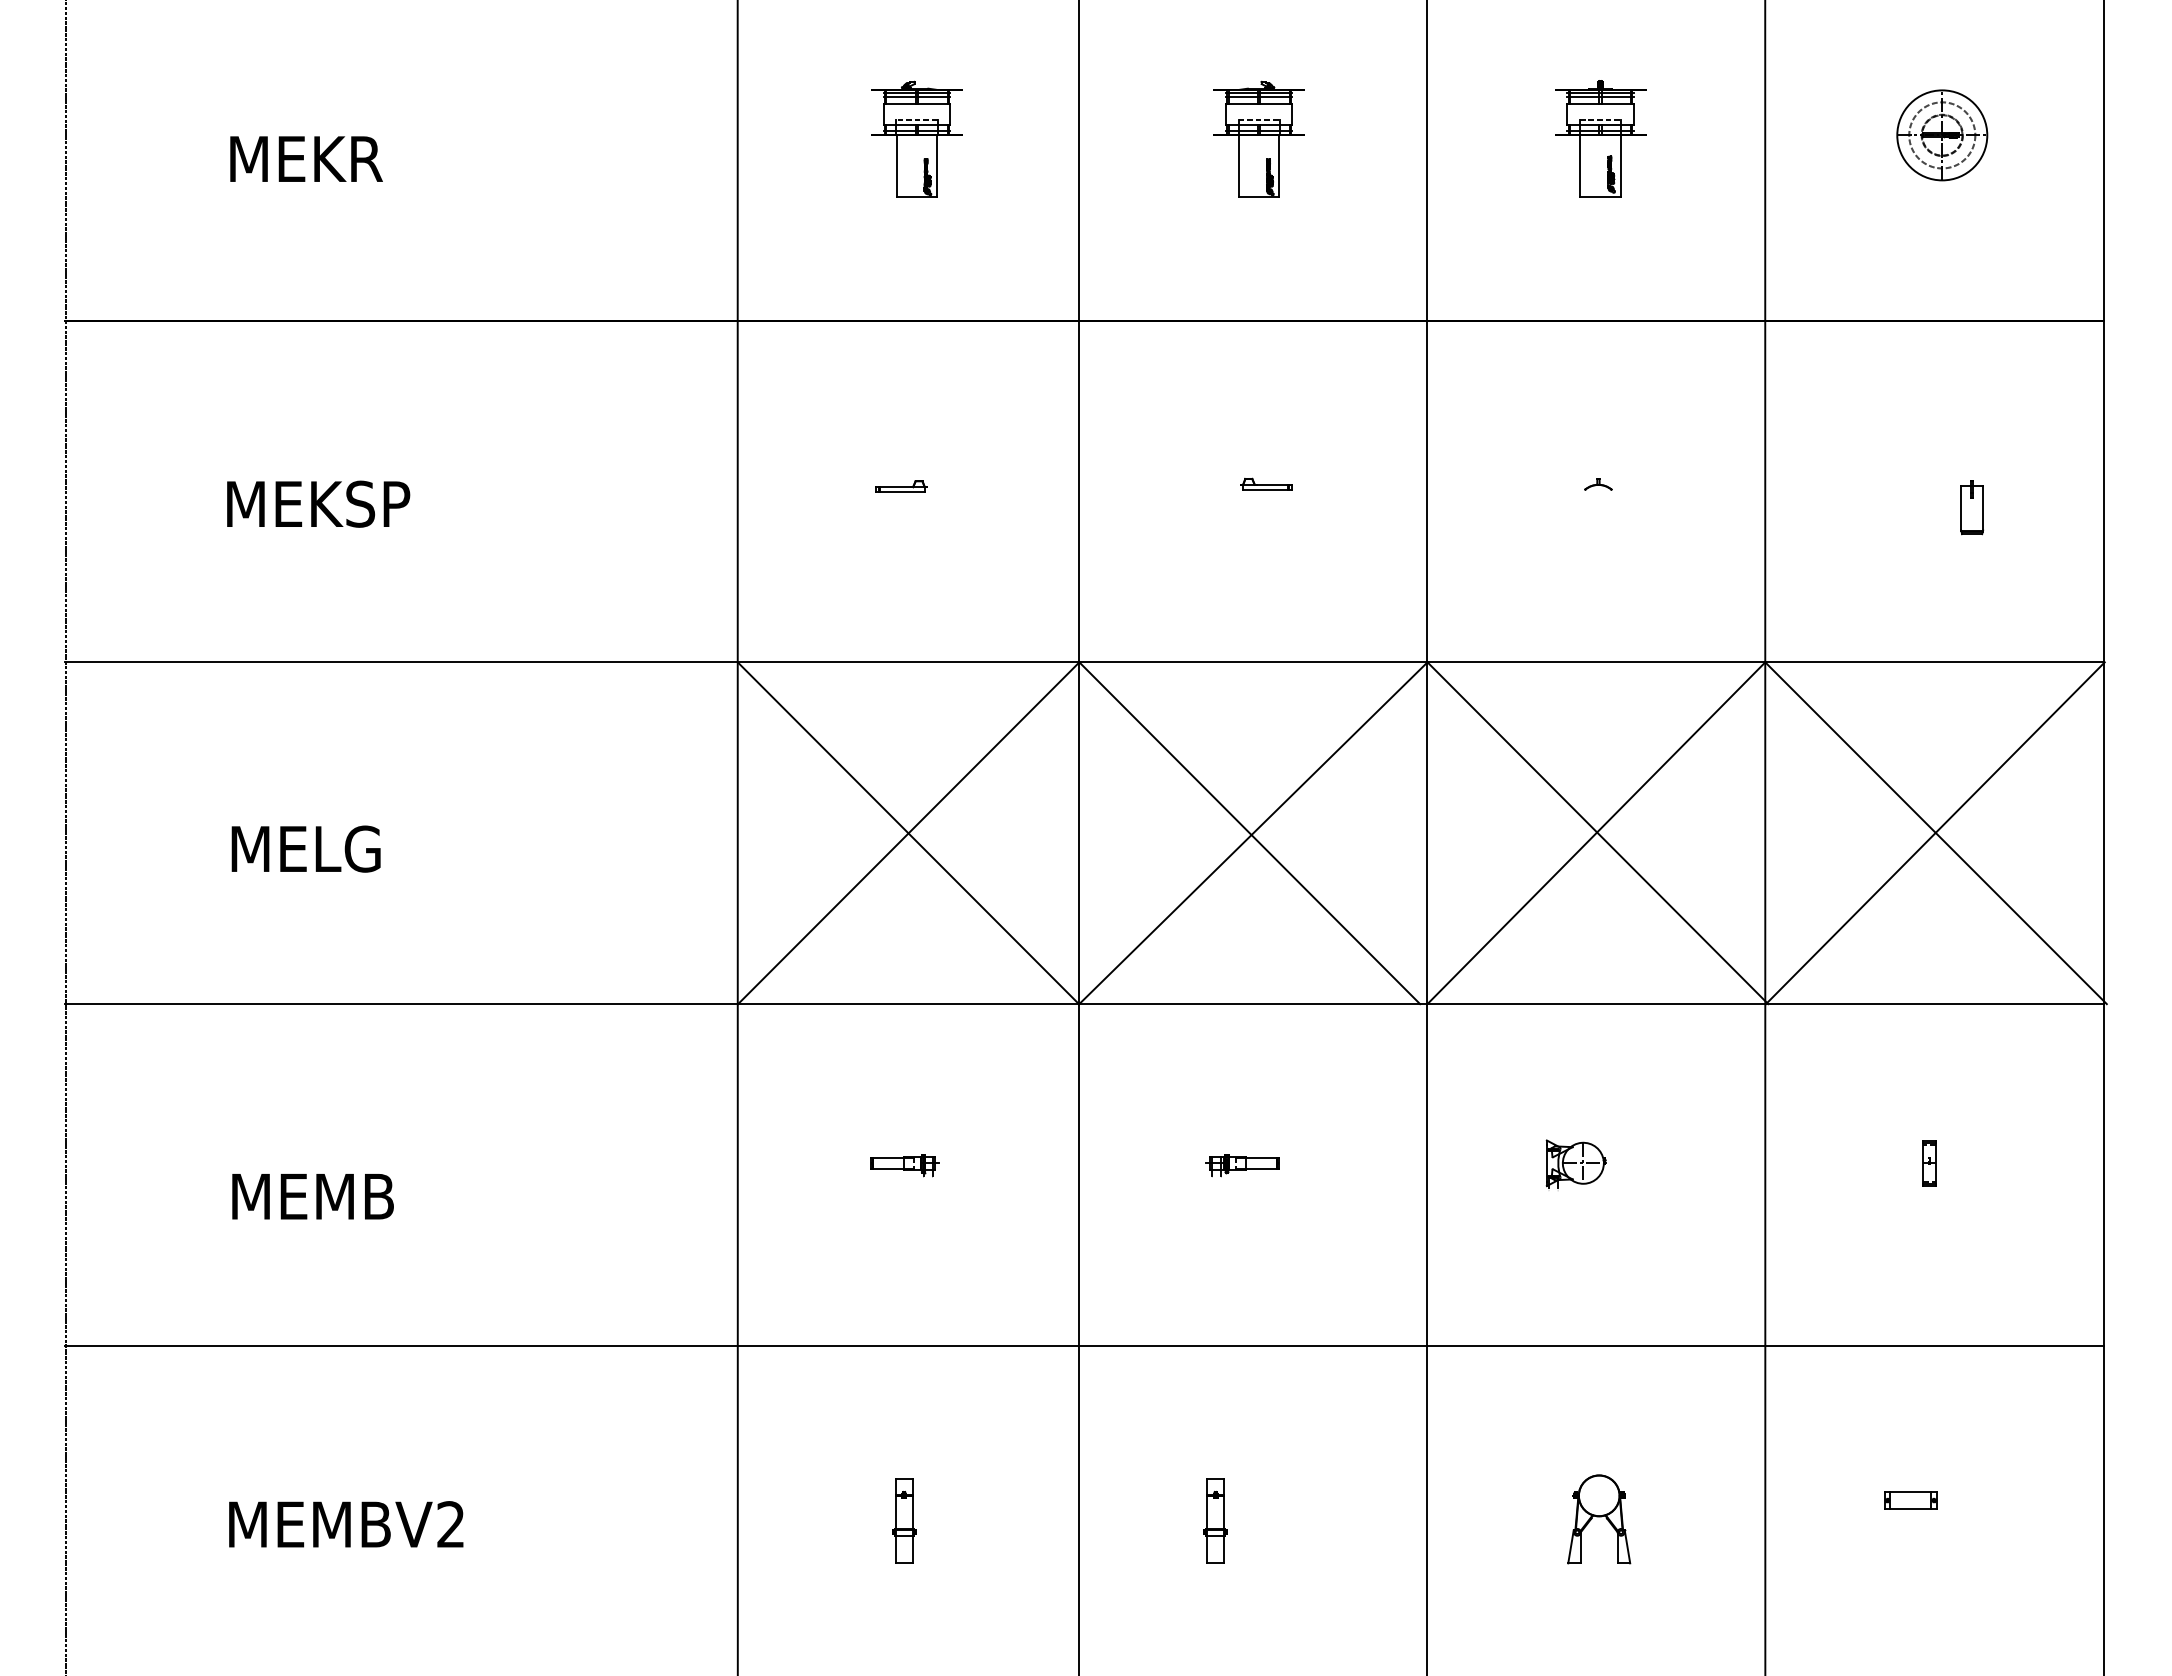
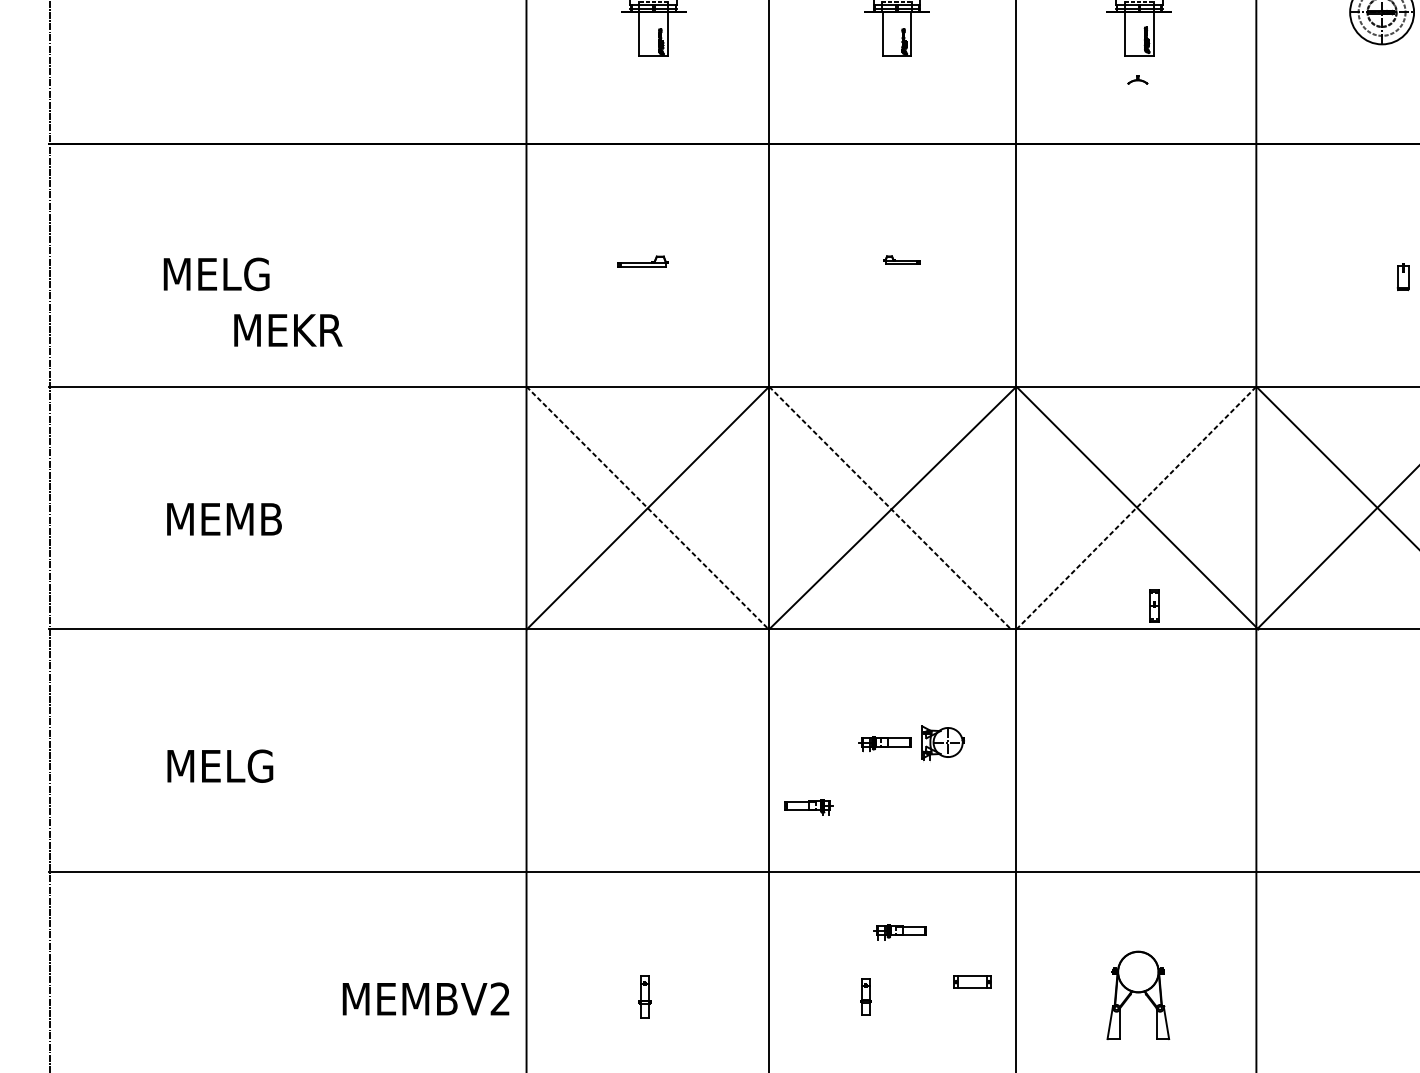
text: (306, 158) -> (288, 329), moved
part: (1598, 484) -> (1137, 79), moved
part: (901, 486) -> (642, 261), size x1.4
text: (363, 504) -> (260, 274), MEKSP -> MELG
part: (1971, 507) -> (1402, 276), size x0.7
line: (1596, 832) -> (1136, 507), solid -> dashed
line: (908, 833) -> (647, 508), solid -> dashed
line: (1250, 833) -> (890, 508), solid -> dashed
text: (357, 848) -> (256, 518), MELG -> MEMB
part: (1929, 1163) -> (1154, 606), moved
part: (1575, 1164) -> (942, 743), moved
part: (904, 1165) -> (809, 807), moved
text: (357, 1196) -> (256, 766), MEMB -> MELG
part: (1263, 1430) -> (899, 932), added
part: (1910, 1500) -> (972, 982), moved
part: (1599, 1519) -> (1138, 995), size x1.4
part: (904, 1520) -> (644, 996), size x0.7
part: (1215, 1520) -> (865, 996), size x0.6
text: (346, 1524) -> (426, 999), moved

